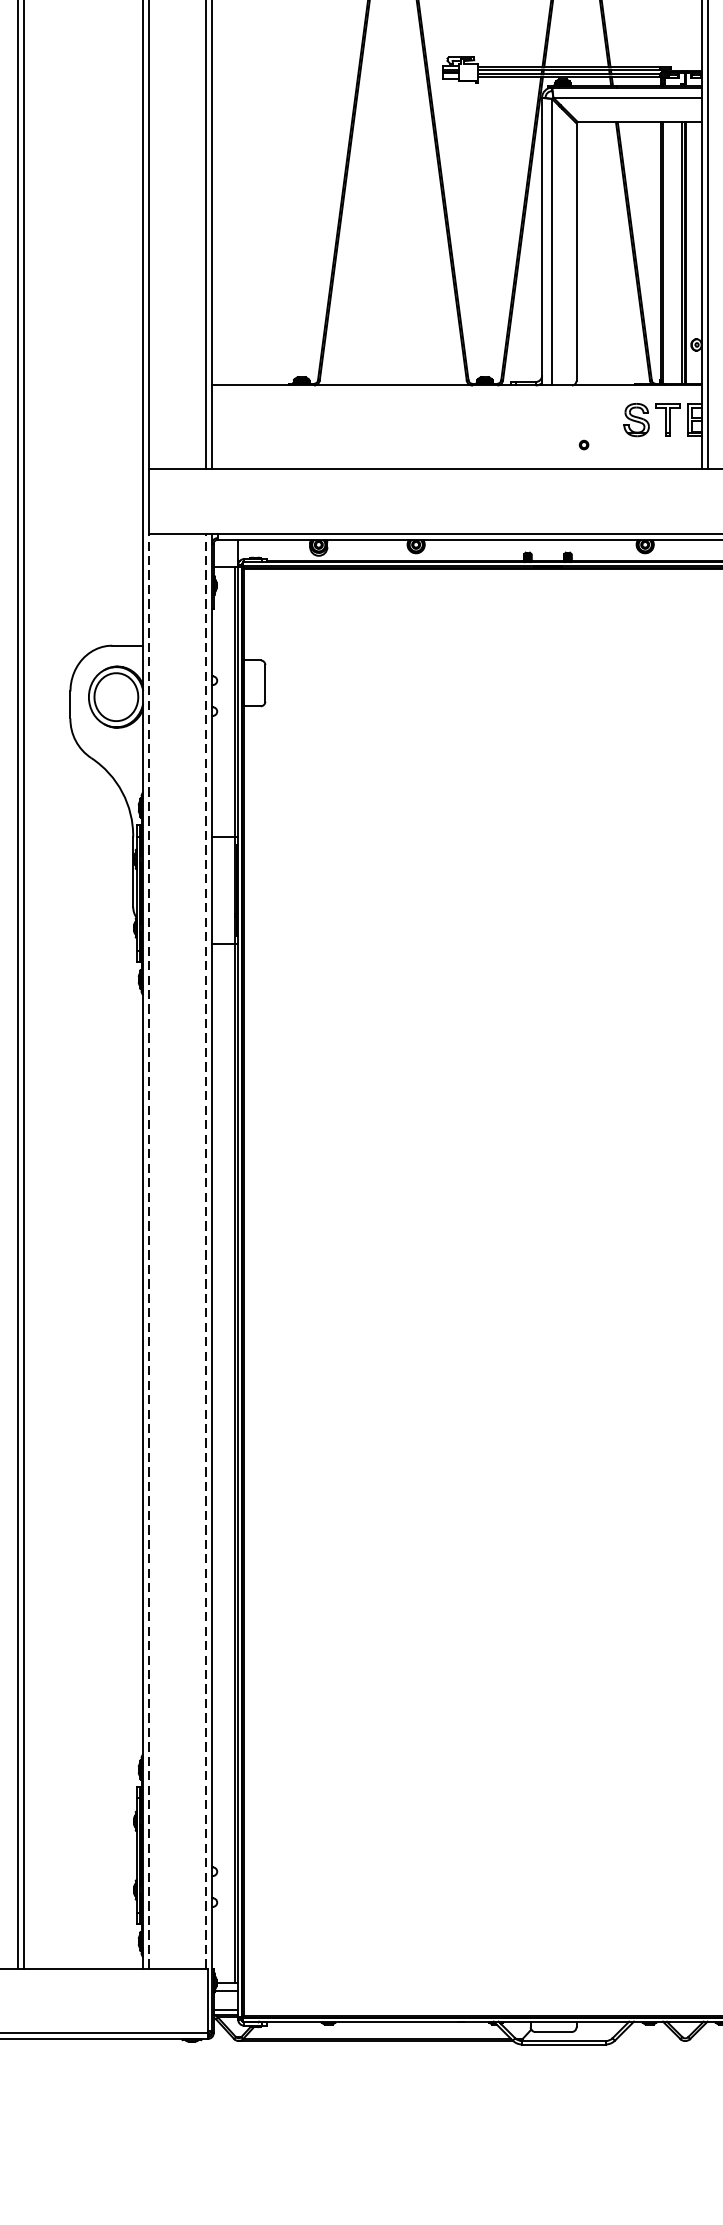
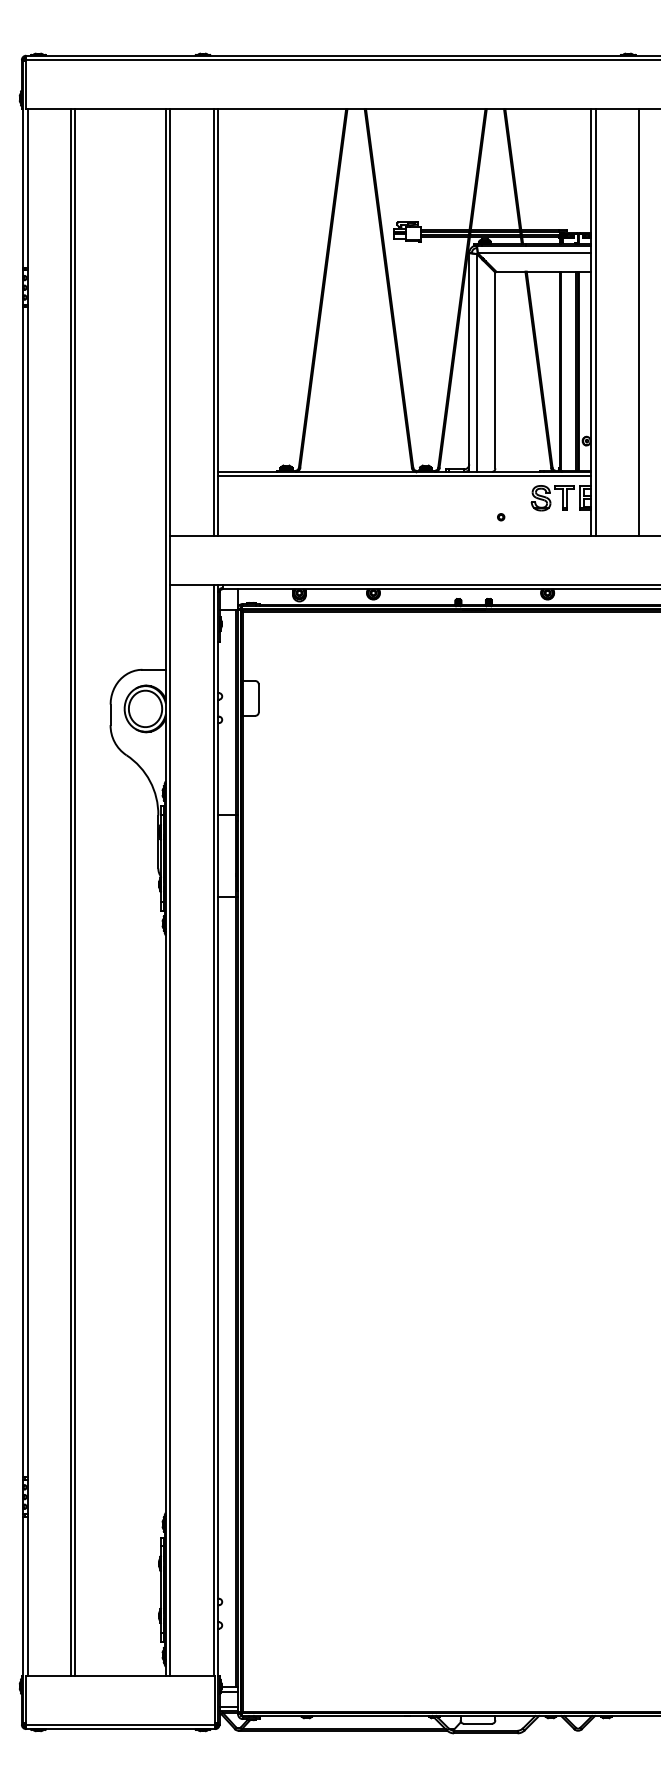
line: (456, 391) -> (404, 476), added
line: (149, 1250) -> (170, 1129), dashed -> solid
line: (205, 1250) -> (213, 1129), dashed -> solid

